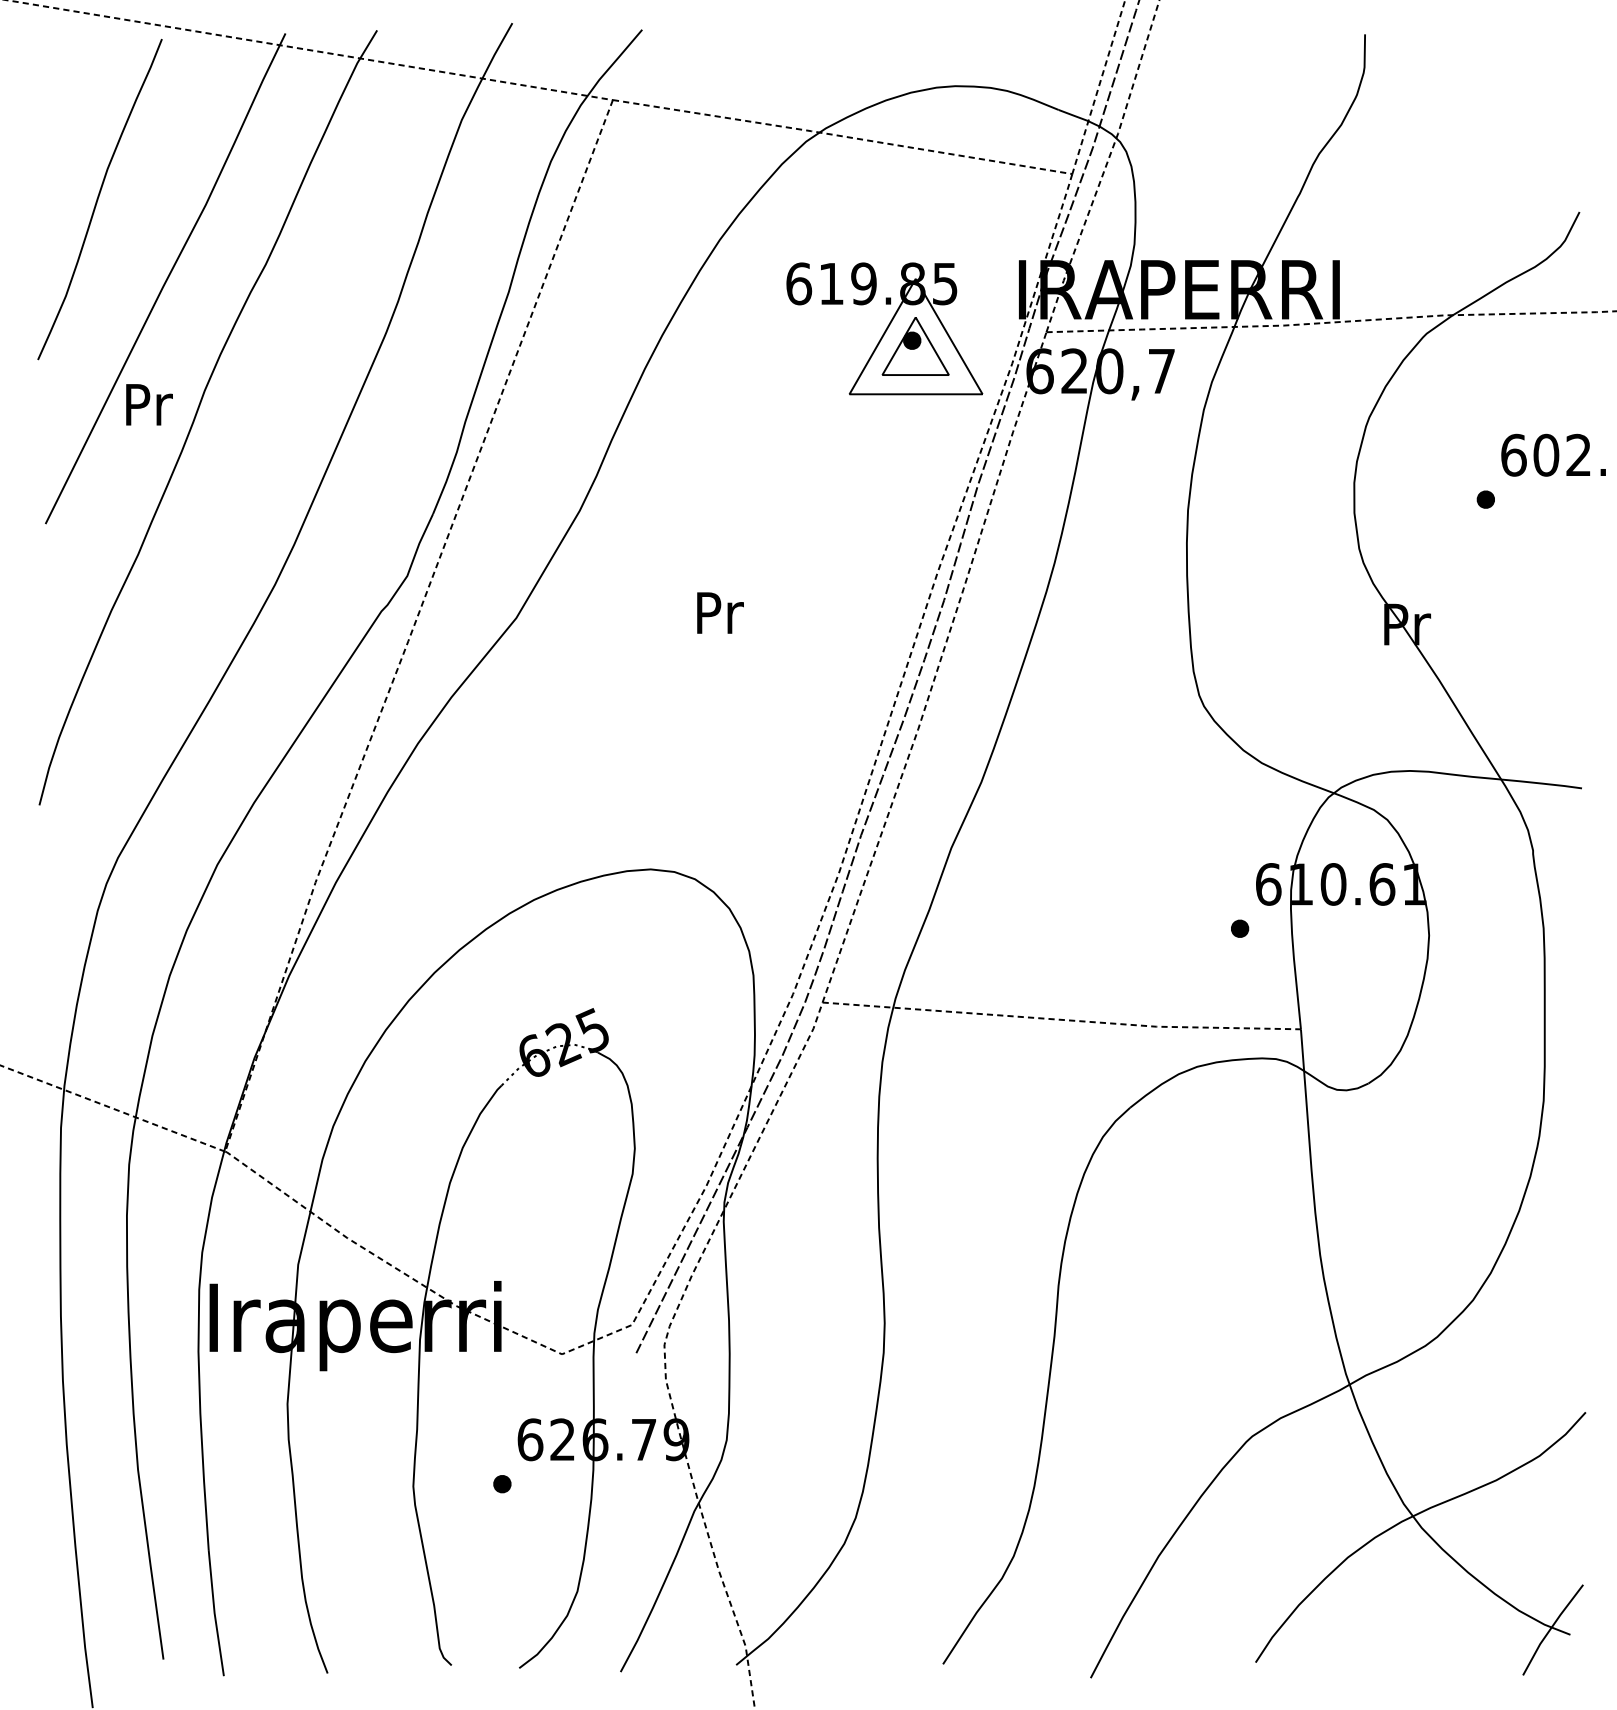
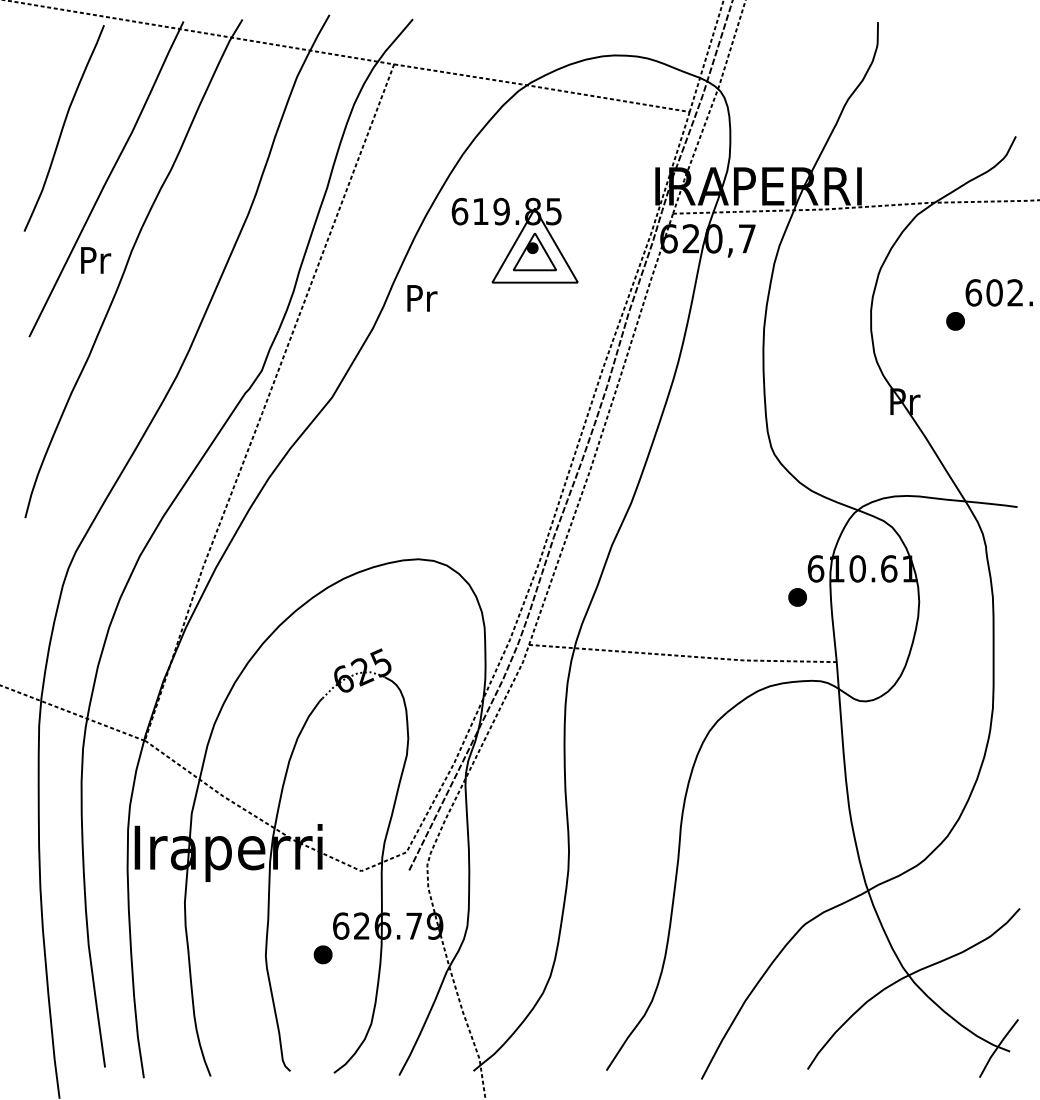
part: (883, 328) -> (514, 240), moved
part: (1485, 499) -> (955, 321), size x1.6
text: (720, 613) -> (422, 298), moved
part: (1239, 928) -> (797, 597), size x1.6
part: (501, 1483) -> (322, 954), size x1.6

